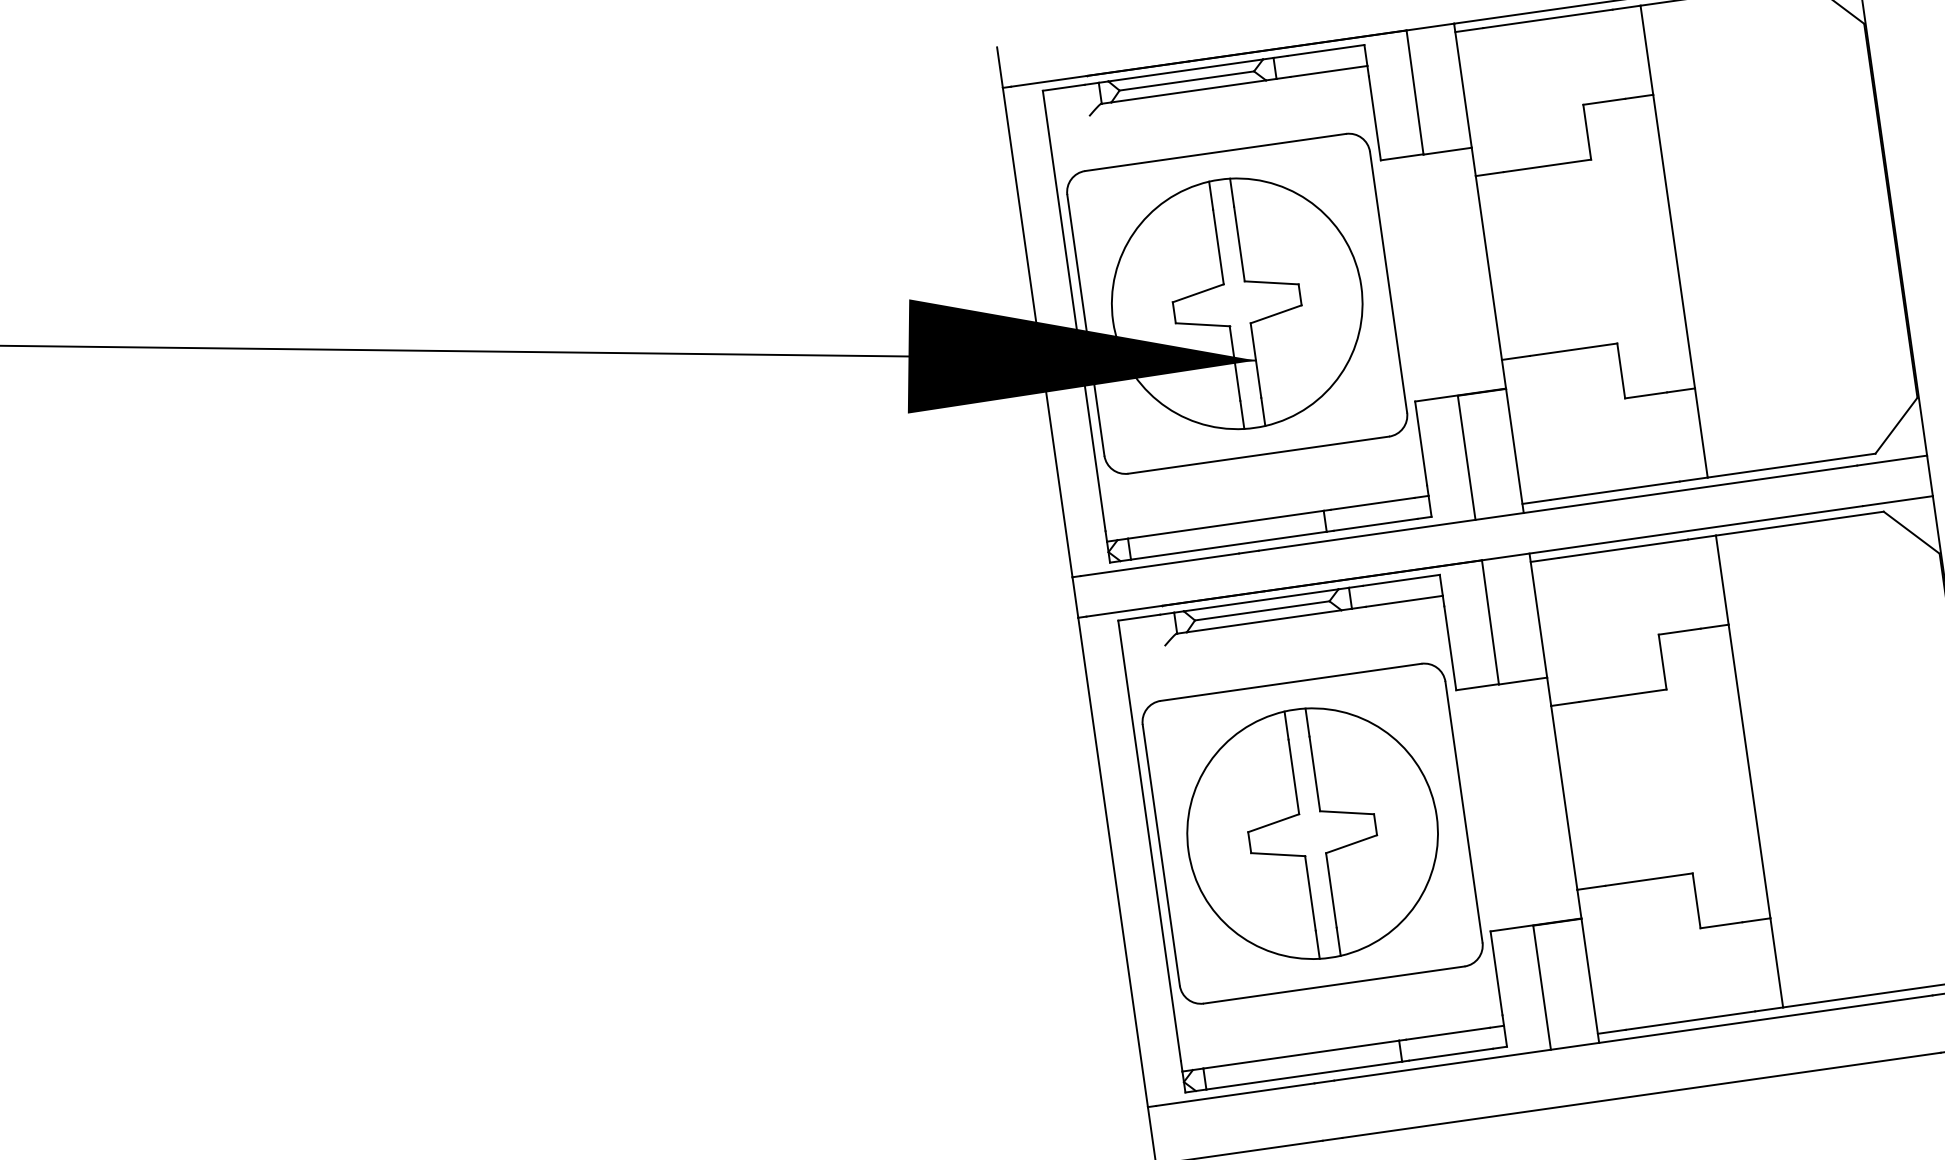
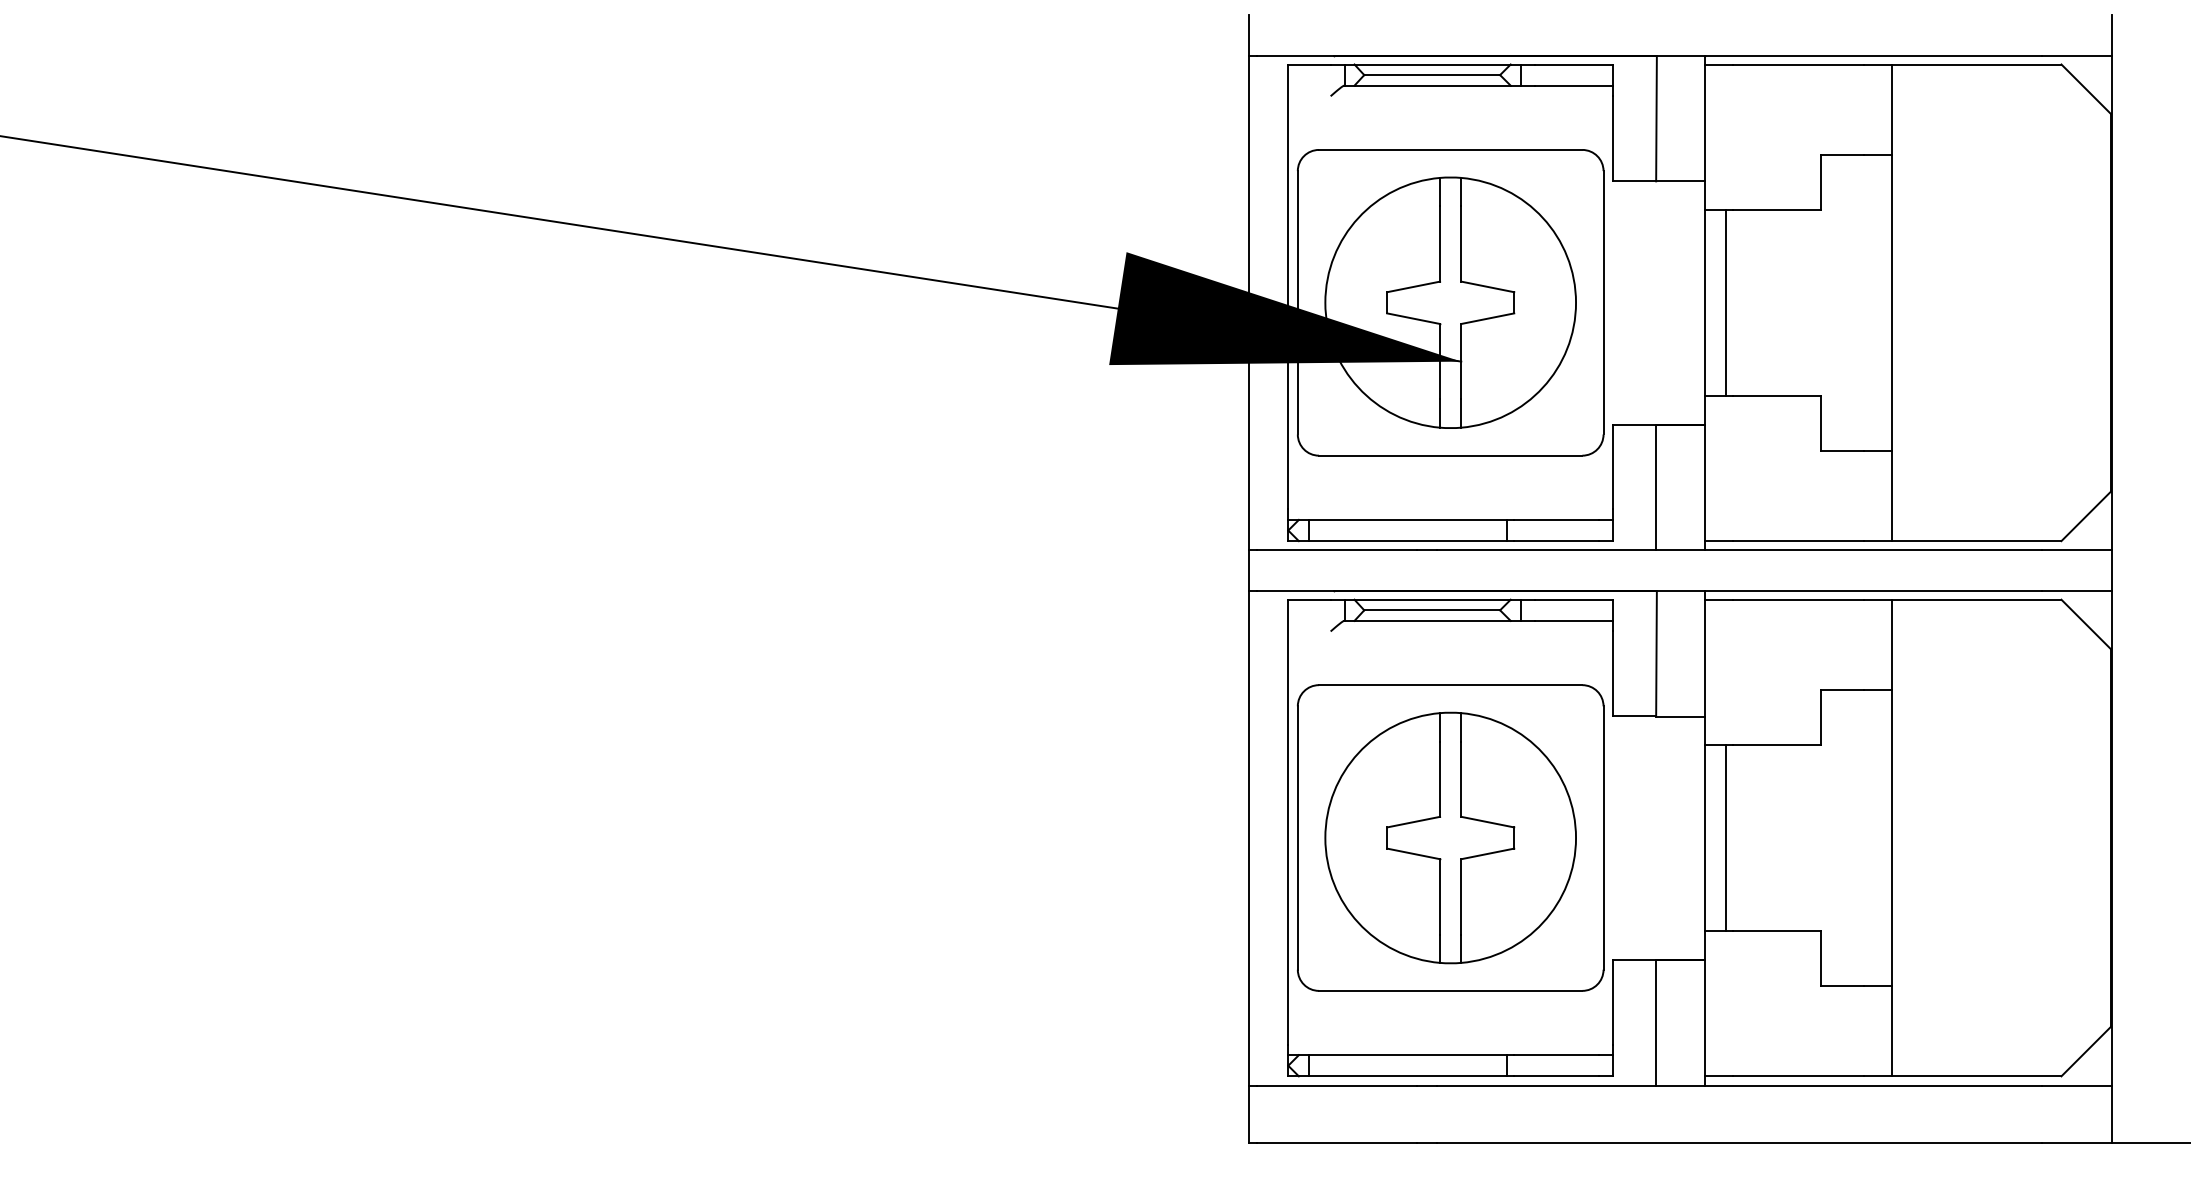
line: (1510, 264) -> (1726, 302), added
line: (1585, 794) -> (1726, 837), added

